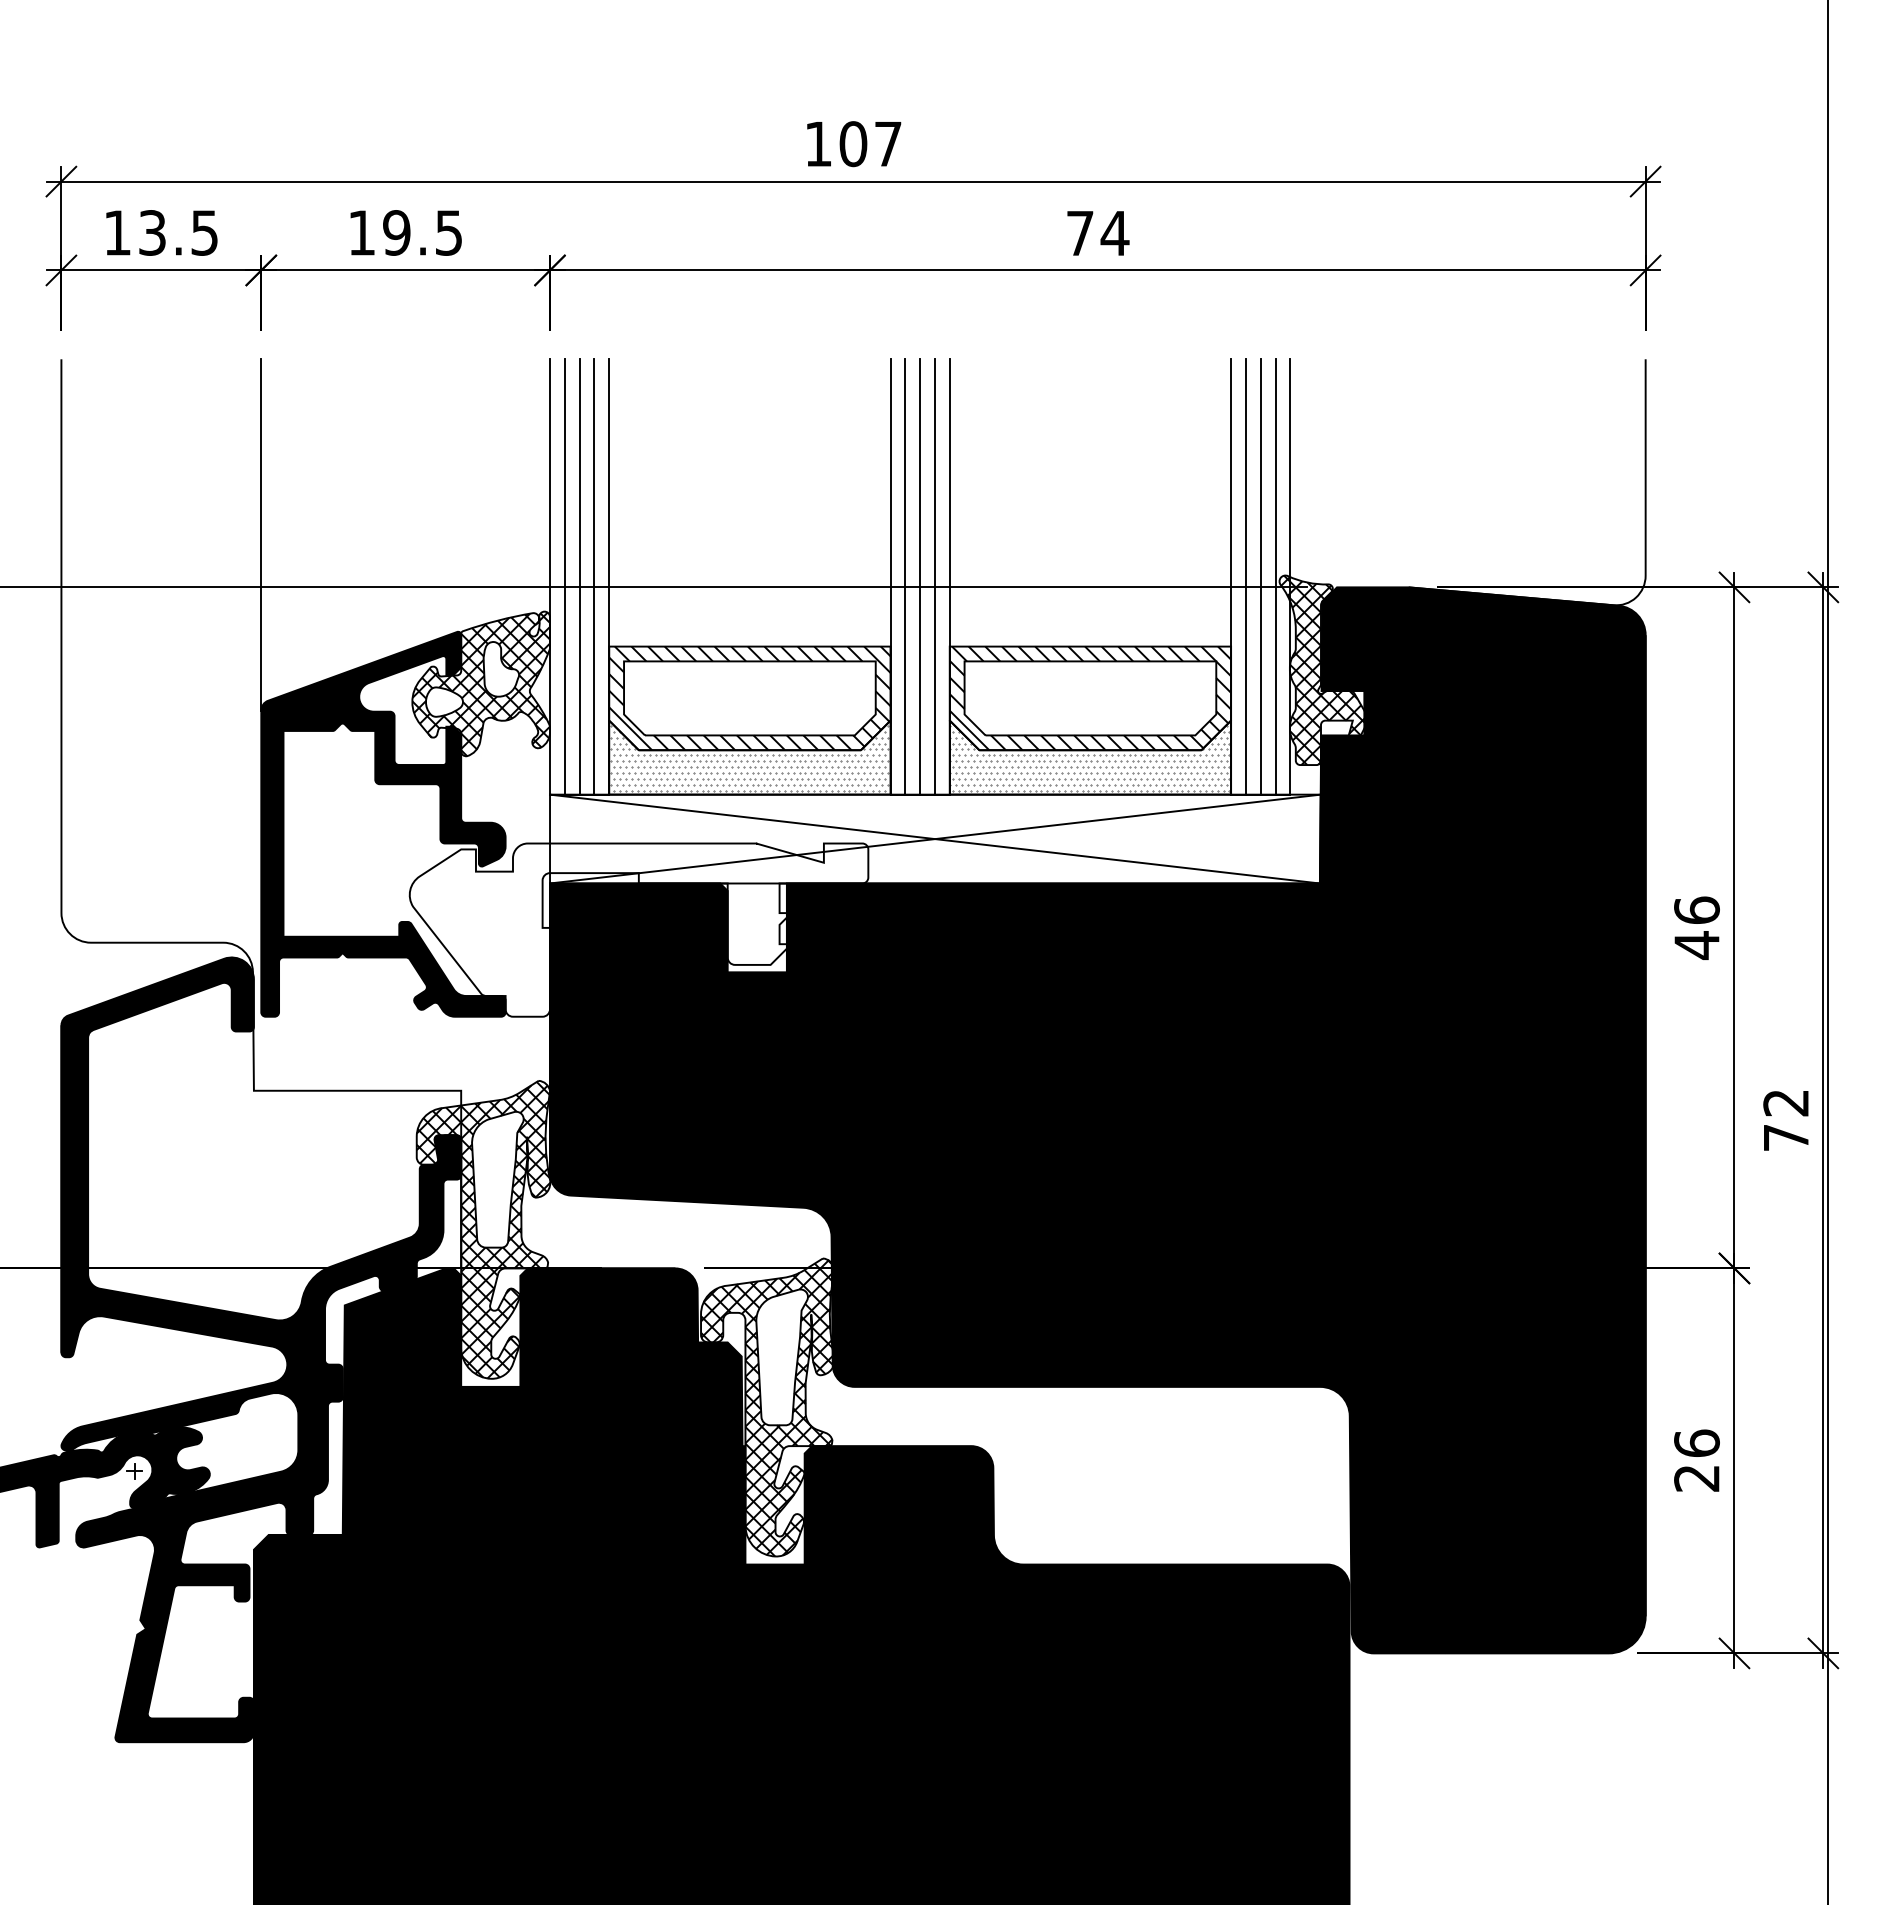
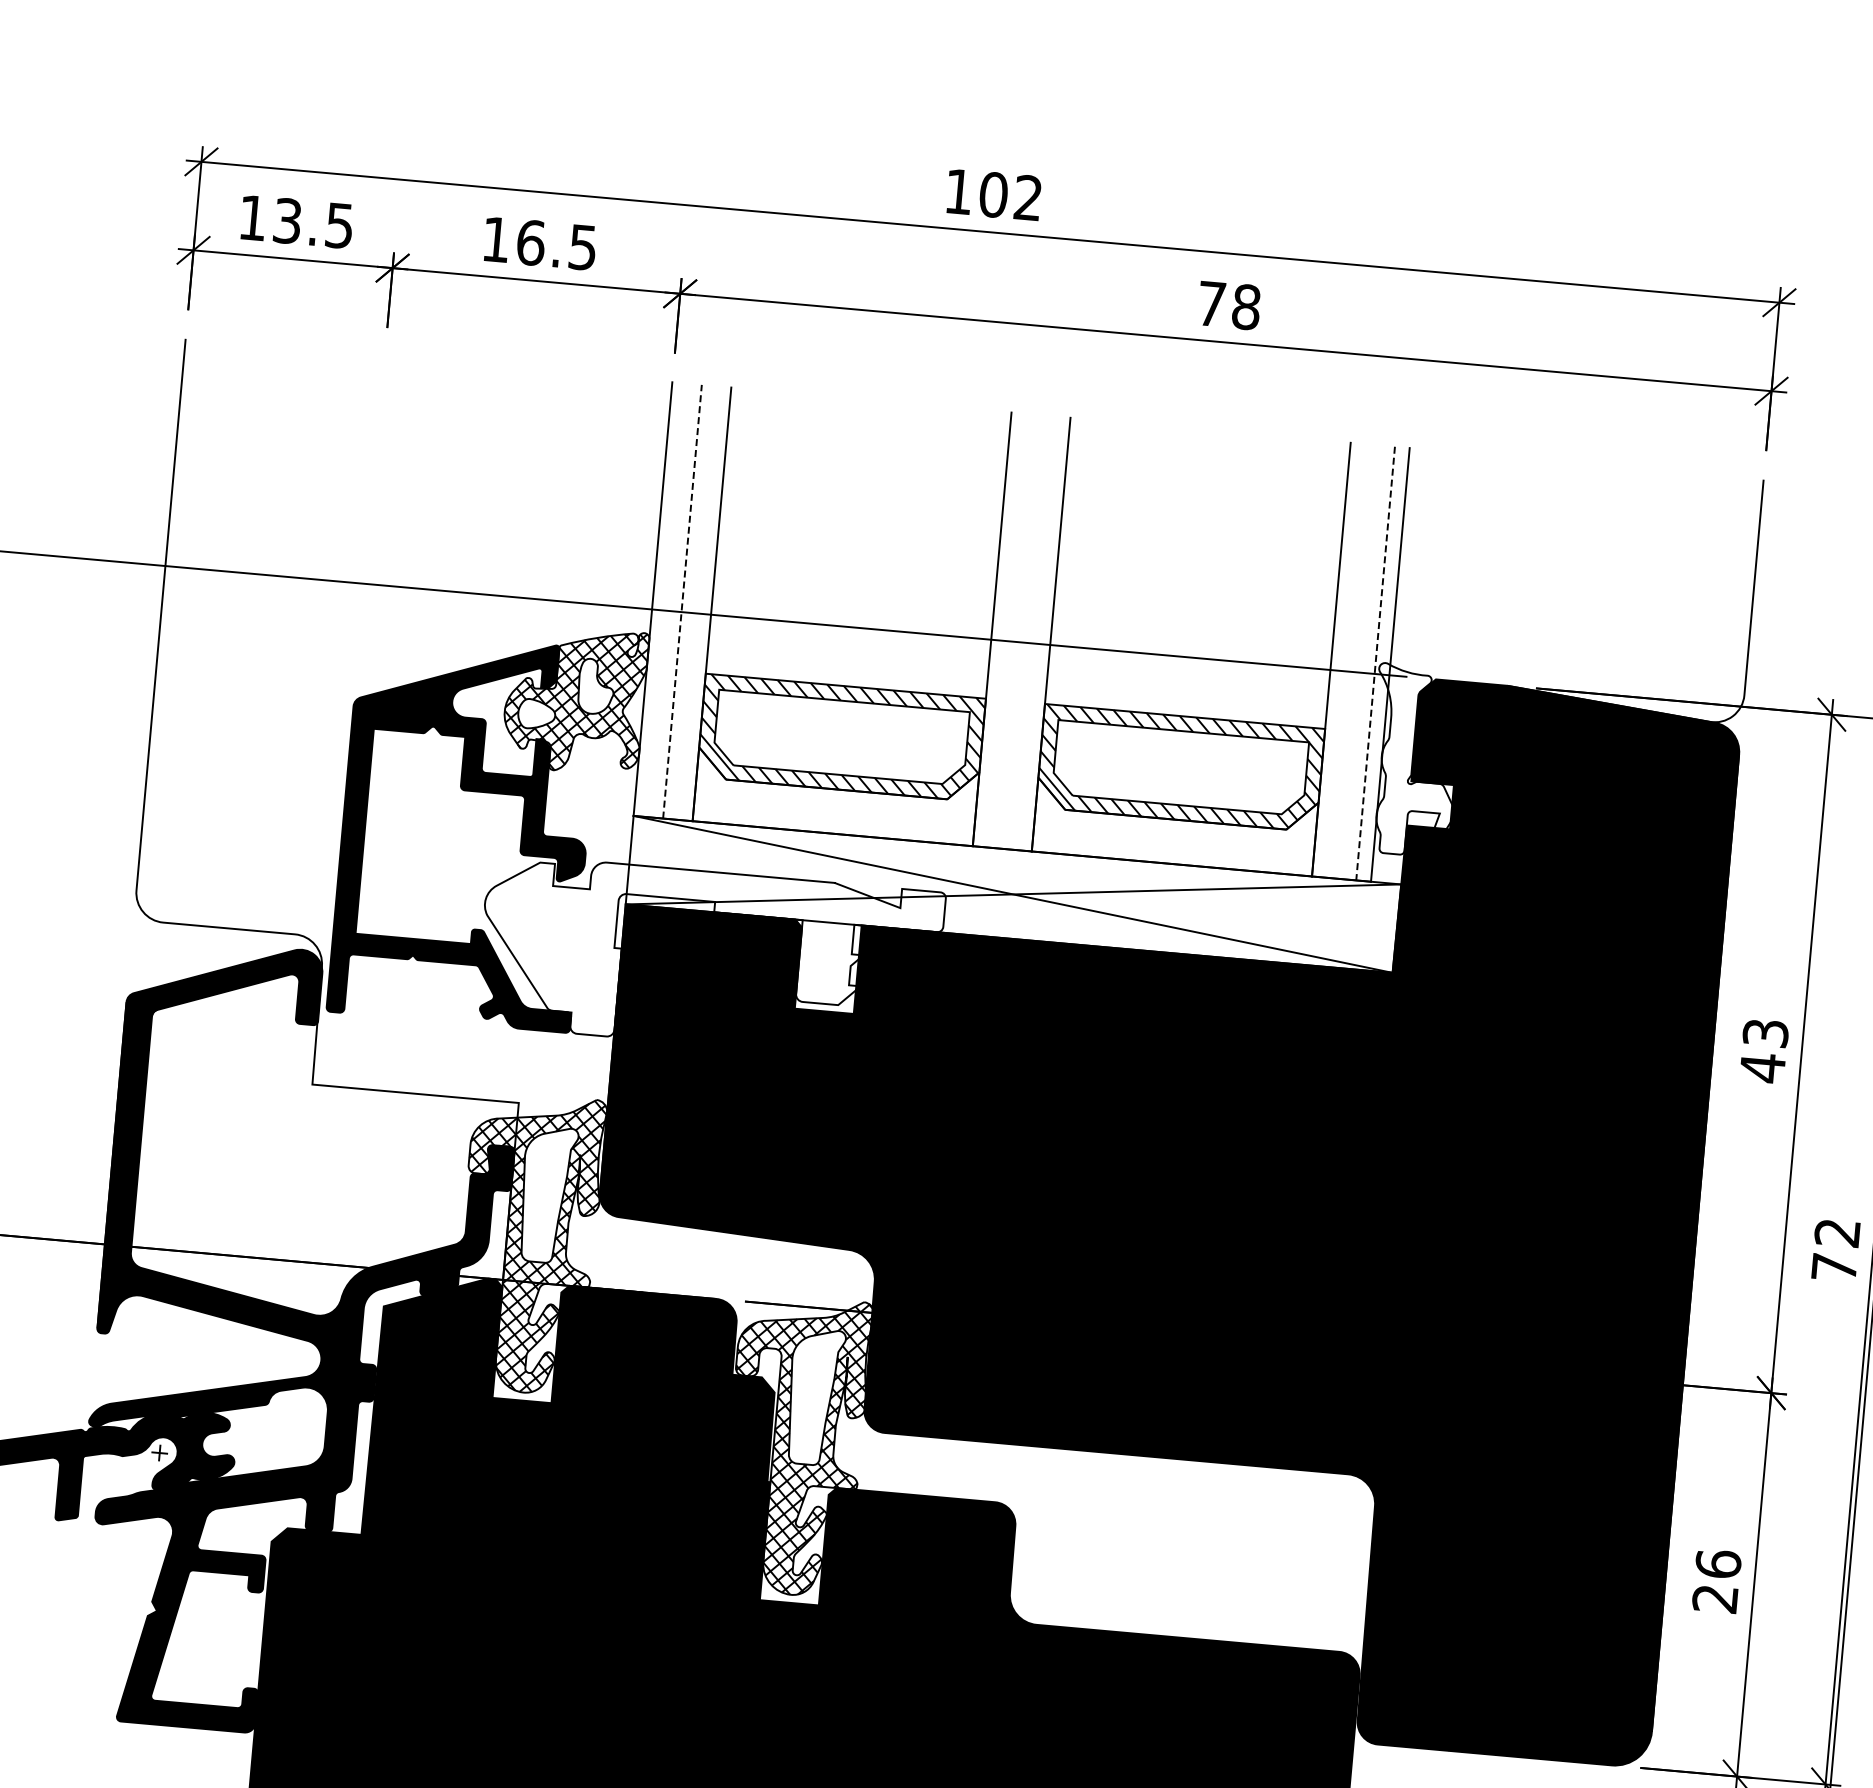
text: (888, 143) -> (1028, 197), 107 -> 102
text: (396, 232) -> (530, 242), 19.5 -> 16.5
text: (1114, 233) -> (1245, 307), 74 -> 78
line: (261, 534) -> (369, 531), removed
line: (564, 576) -> (667, 599), removed
line: (579, 576) -> (682, 601), solid -> dashed
line: (594, 576) -> (697, 602), removed
line: (905, 576) -> (1007, 630), removed
line: (920, 576) -> (1022, 631), removed
line: (934, 576) -> (1036, 632), removed
line: (1245, 576) -> (1345, 660), removed
line: (1260, 576) -> (1360, 661), removed
line: (1275, 576) -> (1375, 663), solid -> dashed
hatch: (1324, 670) -> (1416, 761), removed
hatch: (749, 757) -> (835, 796), removed
hatch: (1089, 757) -> (1174, 826), removed
text: (1696, 909) -> (1765, 1032), 46 -> 43

